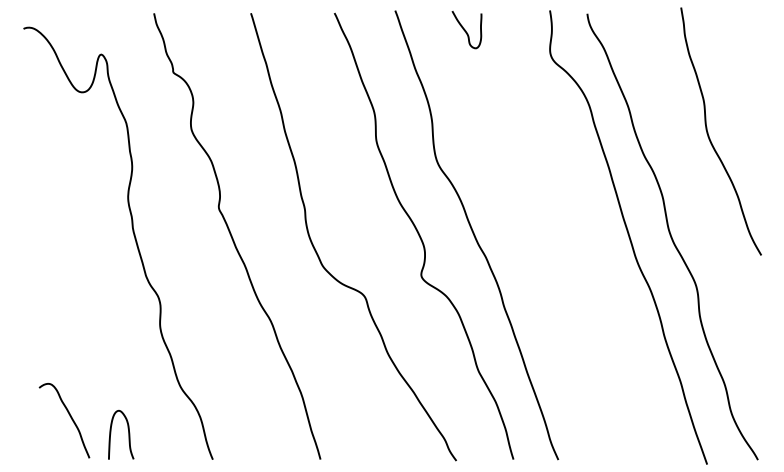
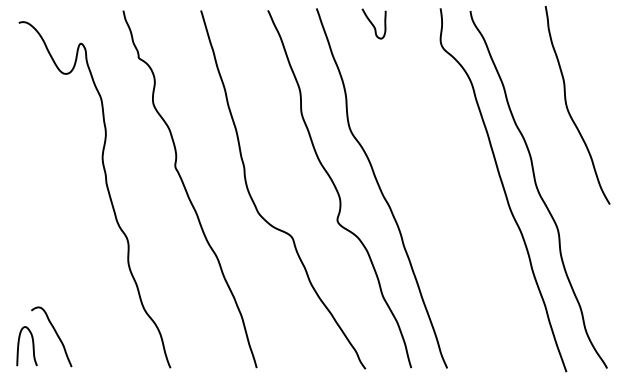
curve: (127, 435) -> (32, 346), moved

